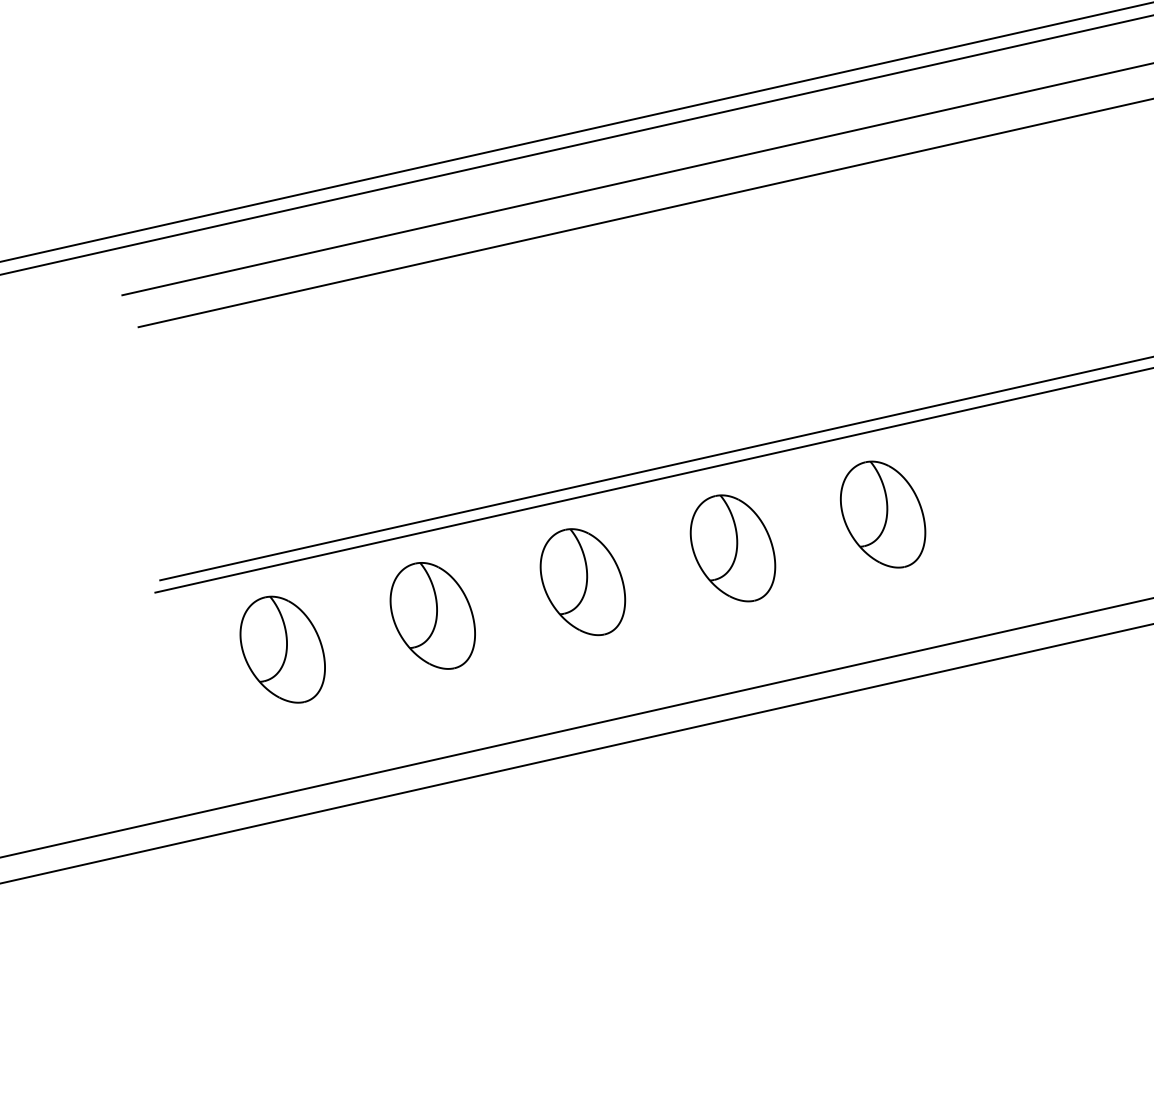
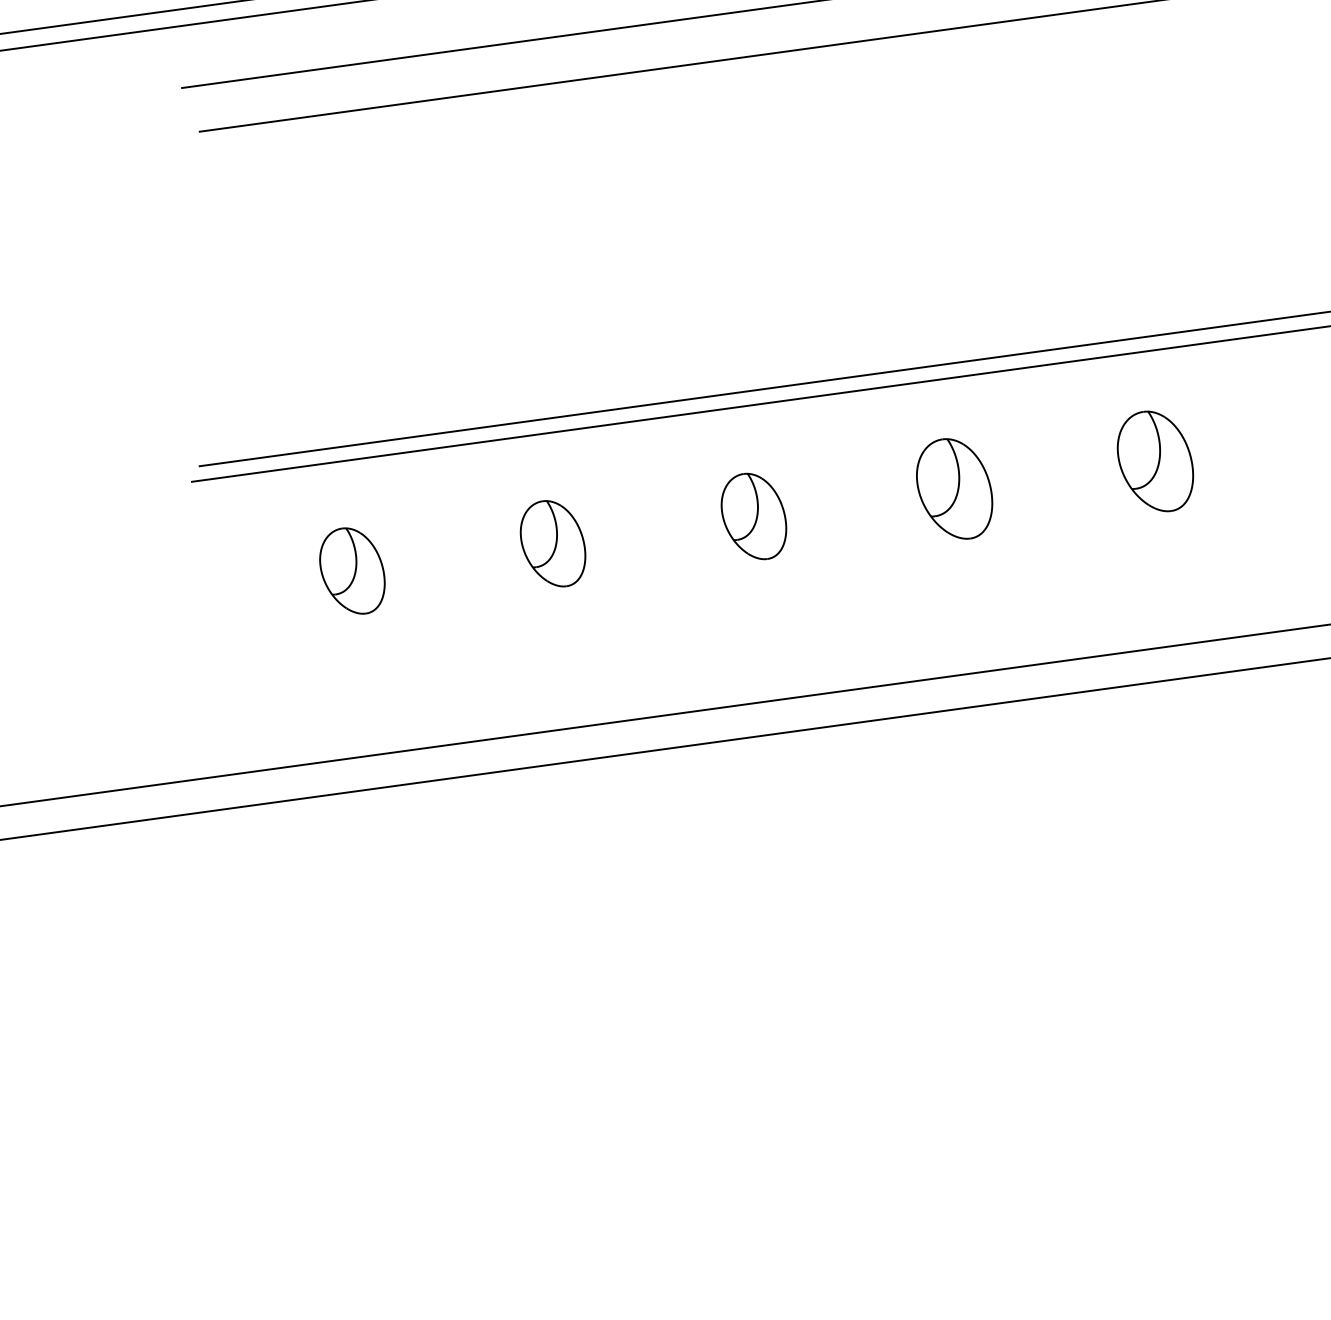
part: (883, 514) -> (1155, 461), size x0.7
part: (732, 548) -> (954, 488), size x0.7
part: (582, 582) -> (753, 516), size x0.6
part: (432, 615) -> (552, 543), size x0.6
part: (282, 649) -> (352, 570), size x0.6

